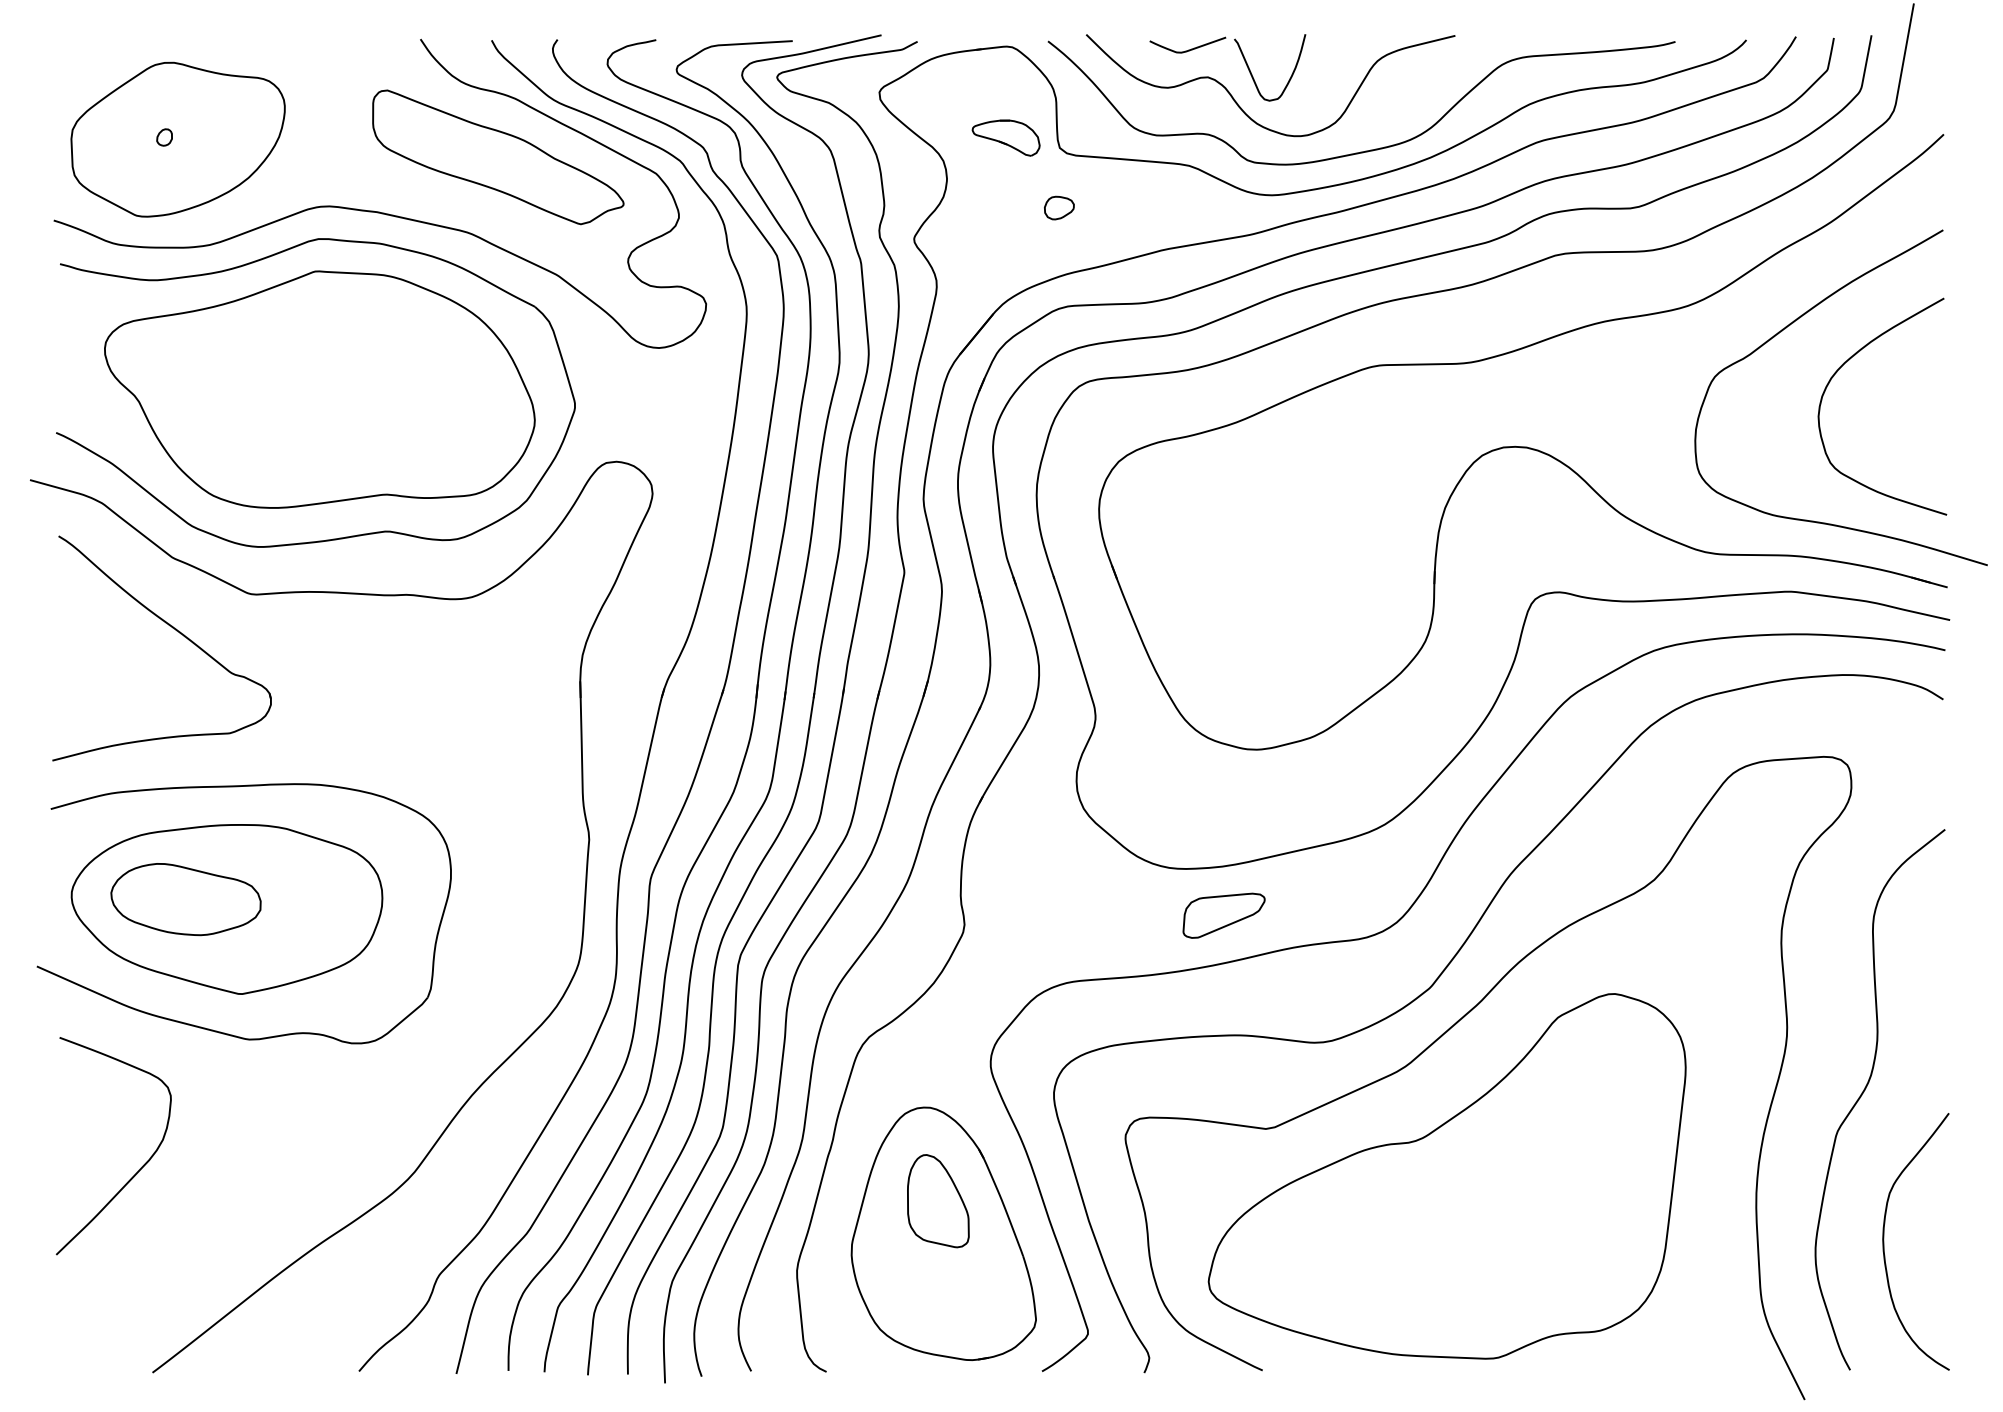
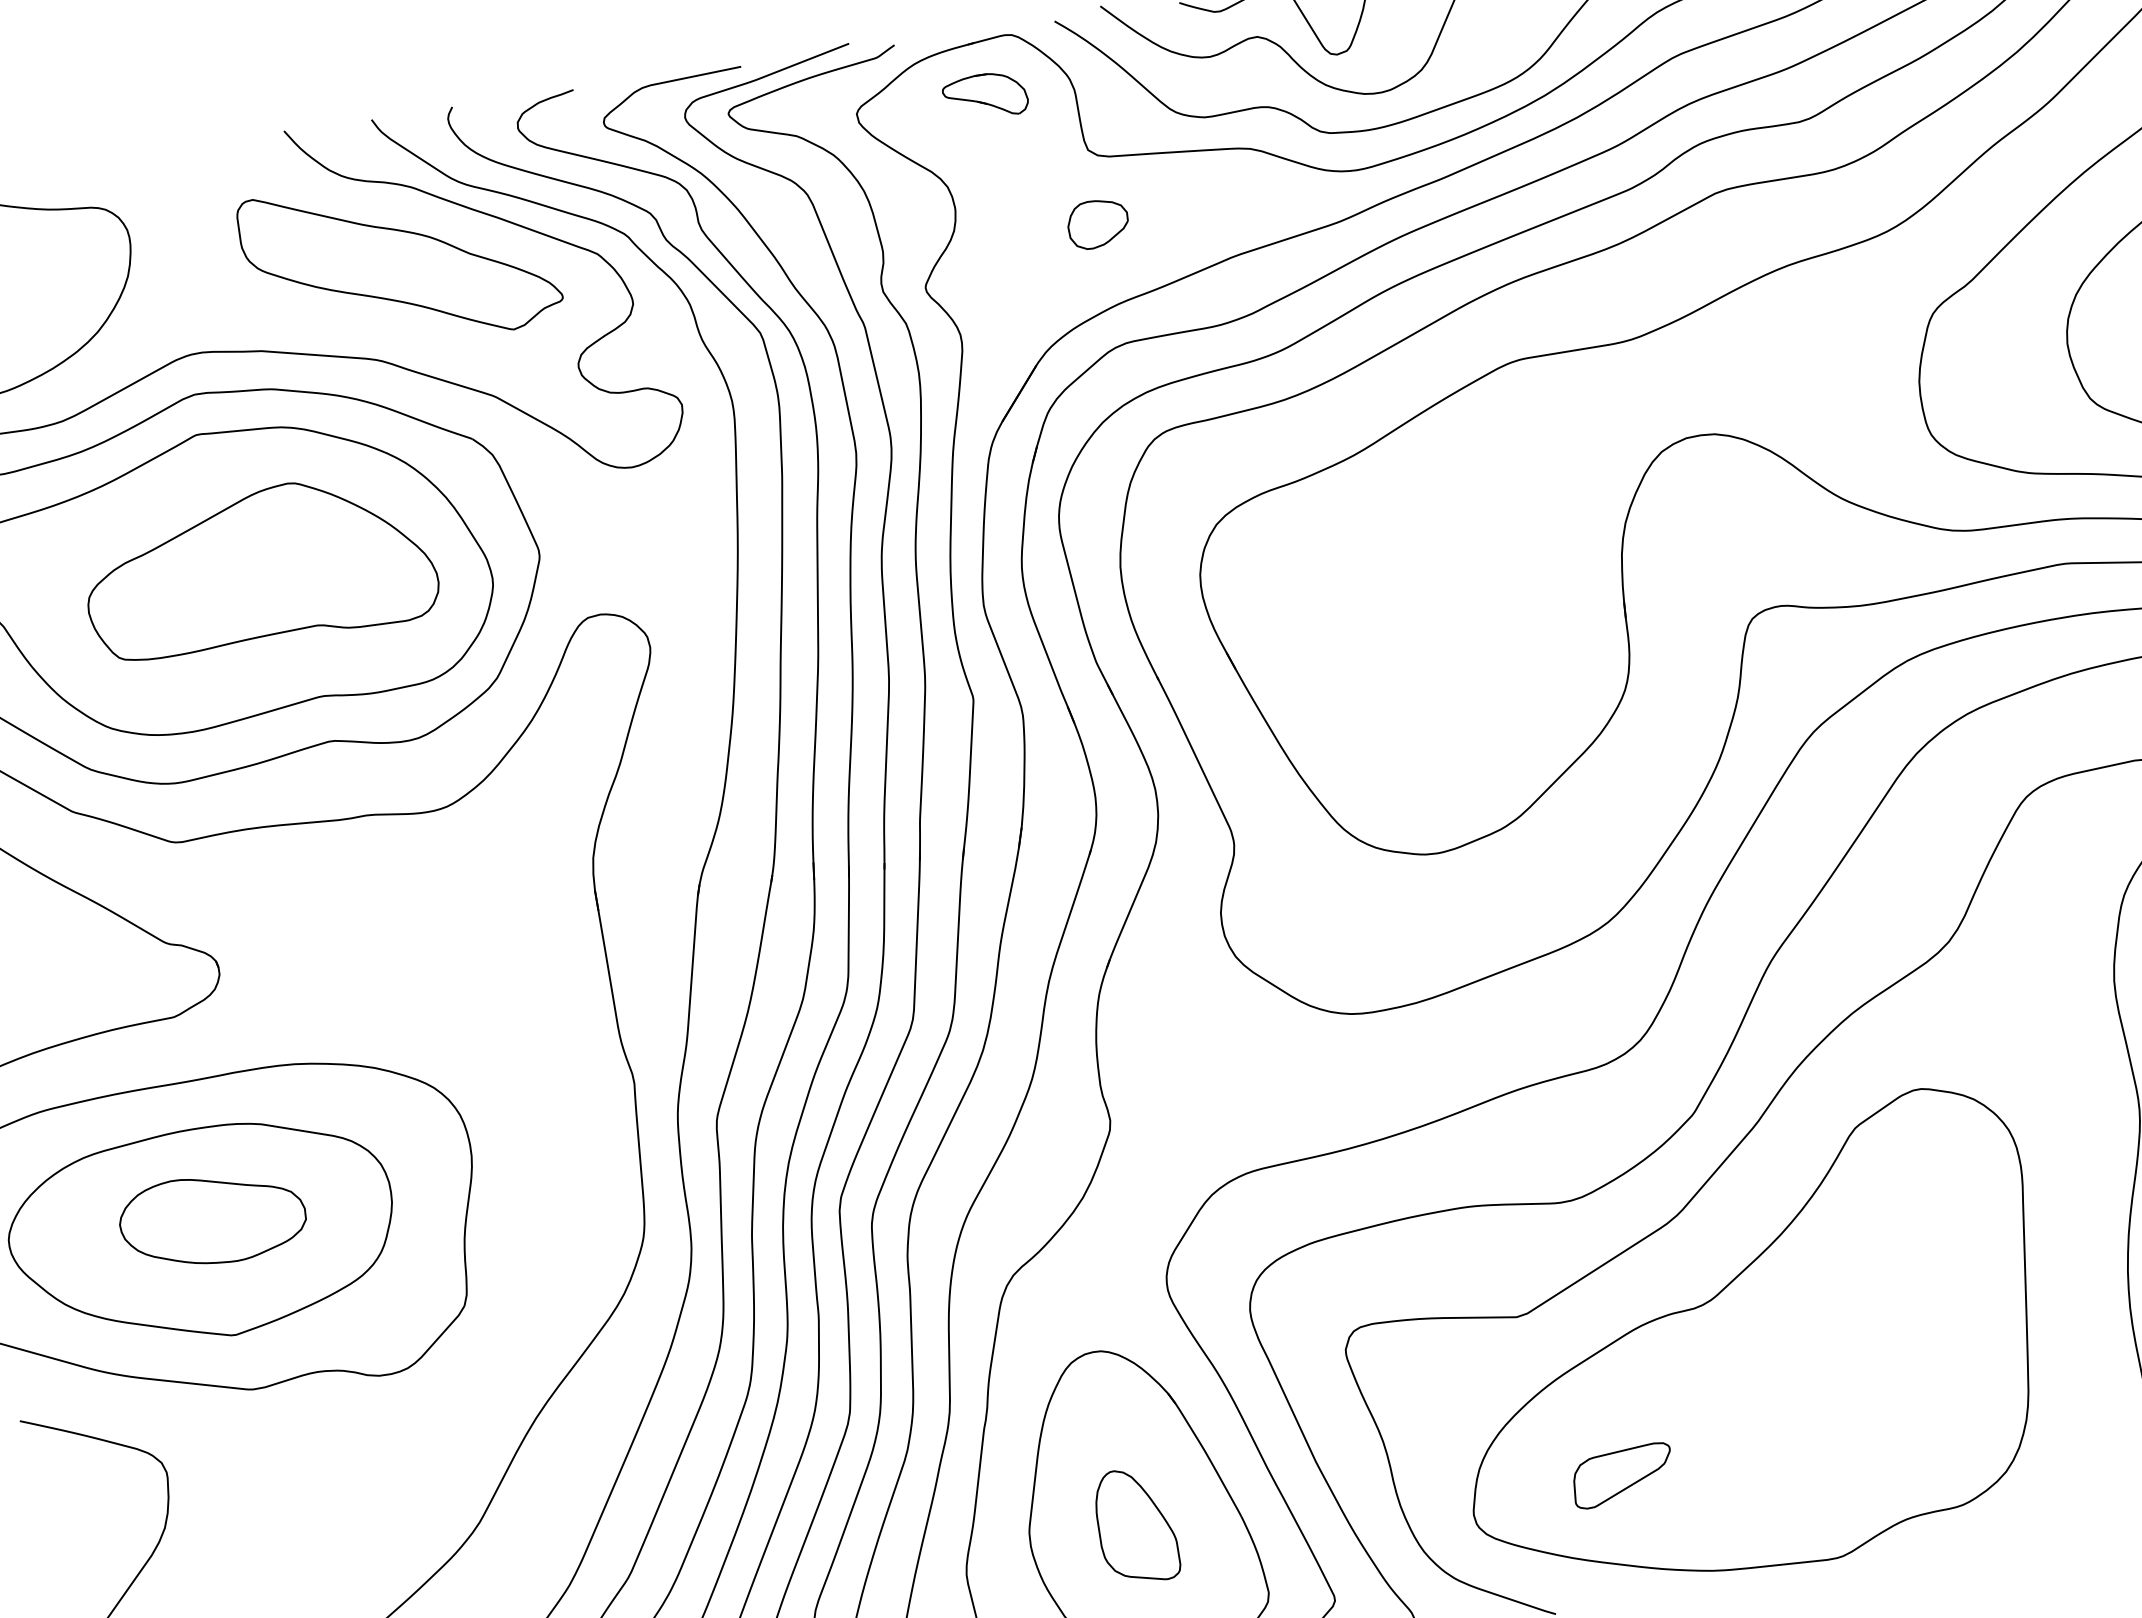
part: (1005, 137) -> (984, 95), moved
part: (1059, 207) -> (1098, 223), size x1.67
part: (350, 383) -> (259, 566), added
part: (185, 899) -> (212, 1219), moved
part: (1223, 915) -> (1621, 1475), moved
part: (938, 1201) -> (1136, 1526), moved

